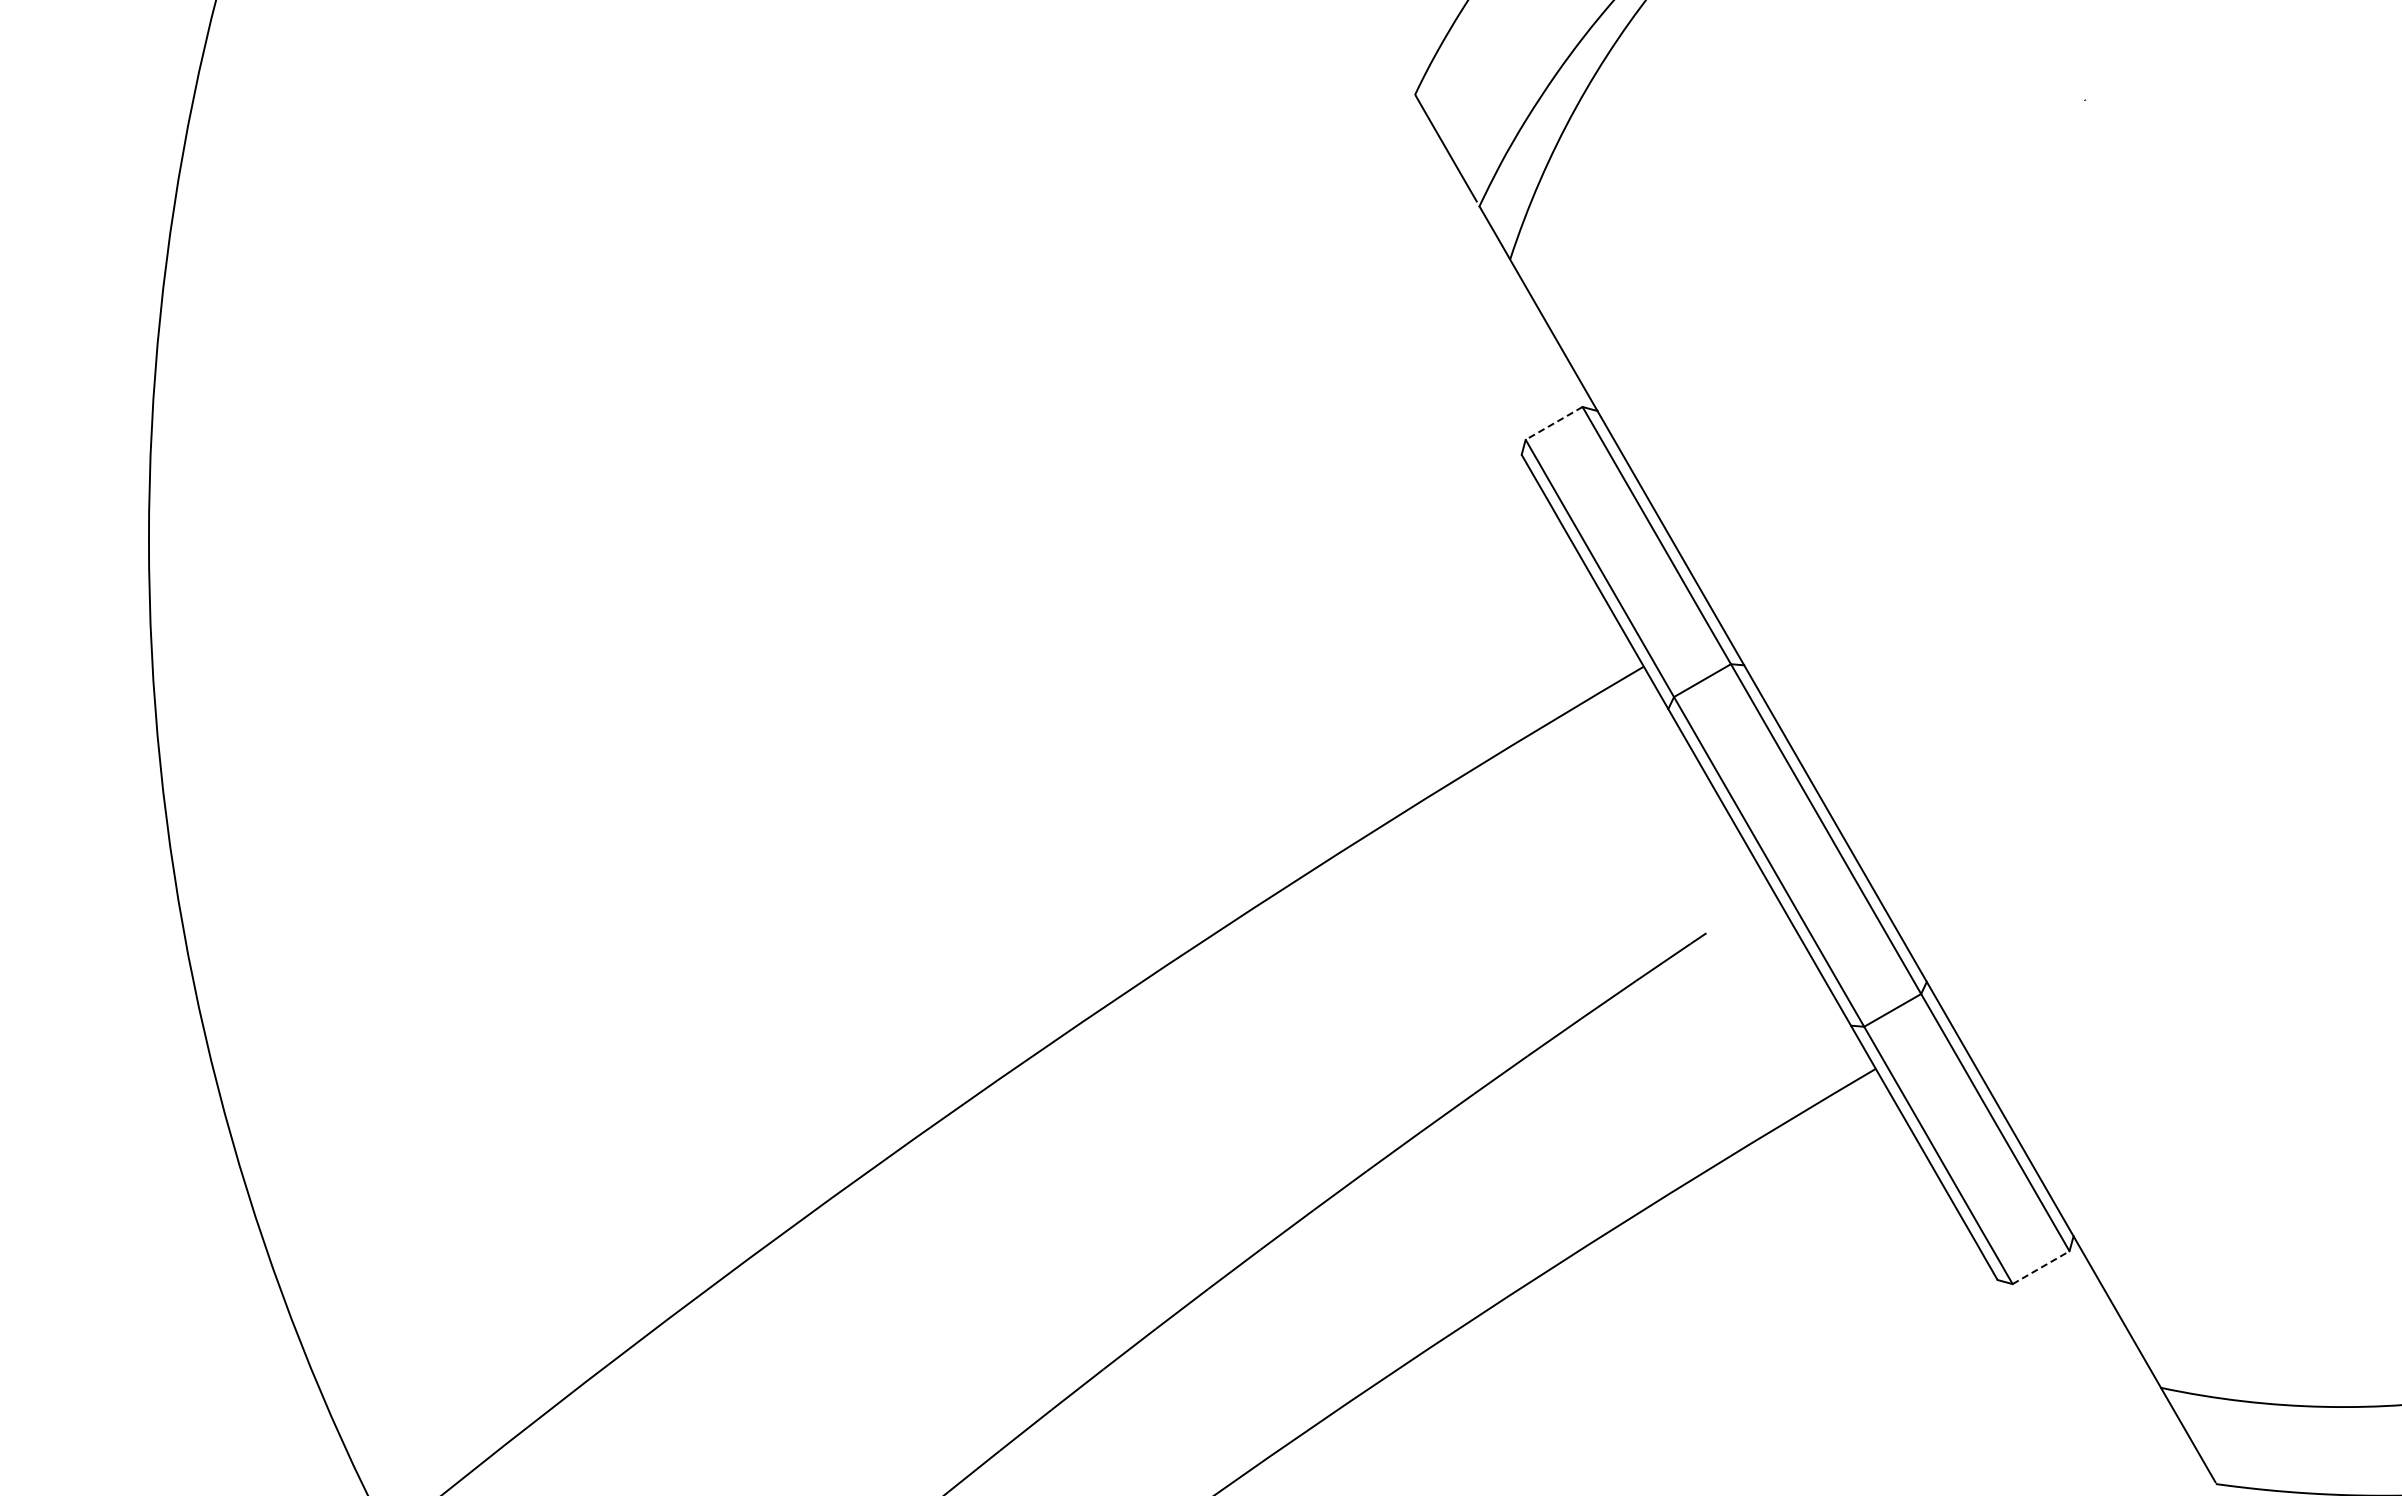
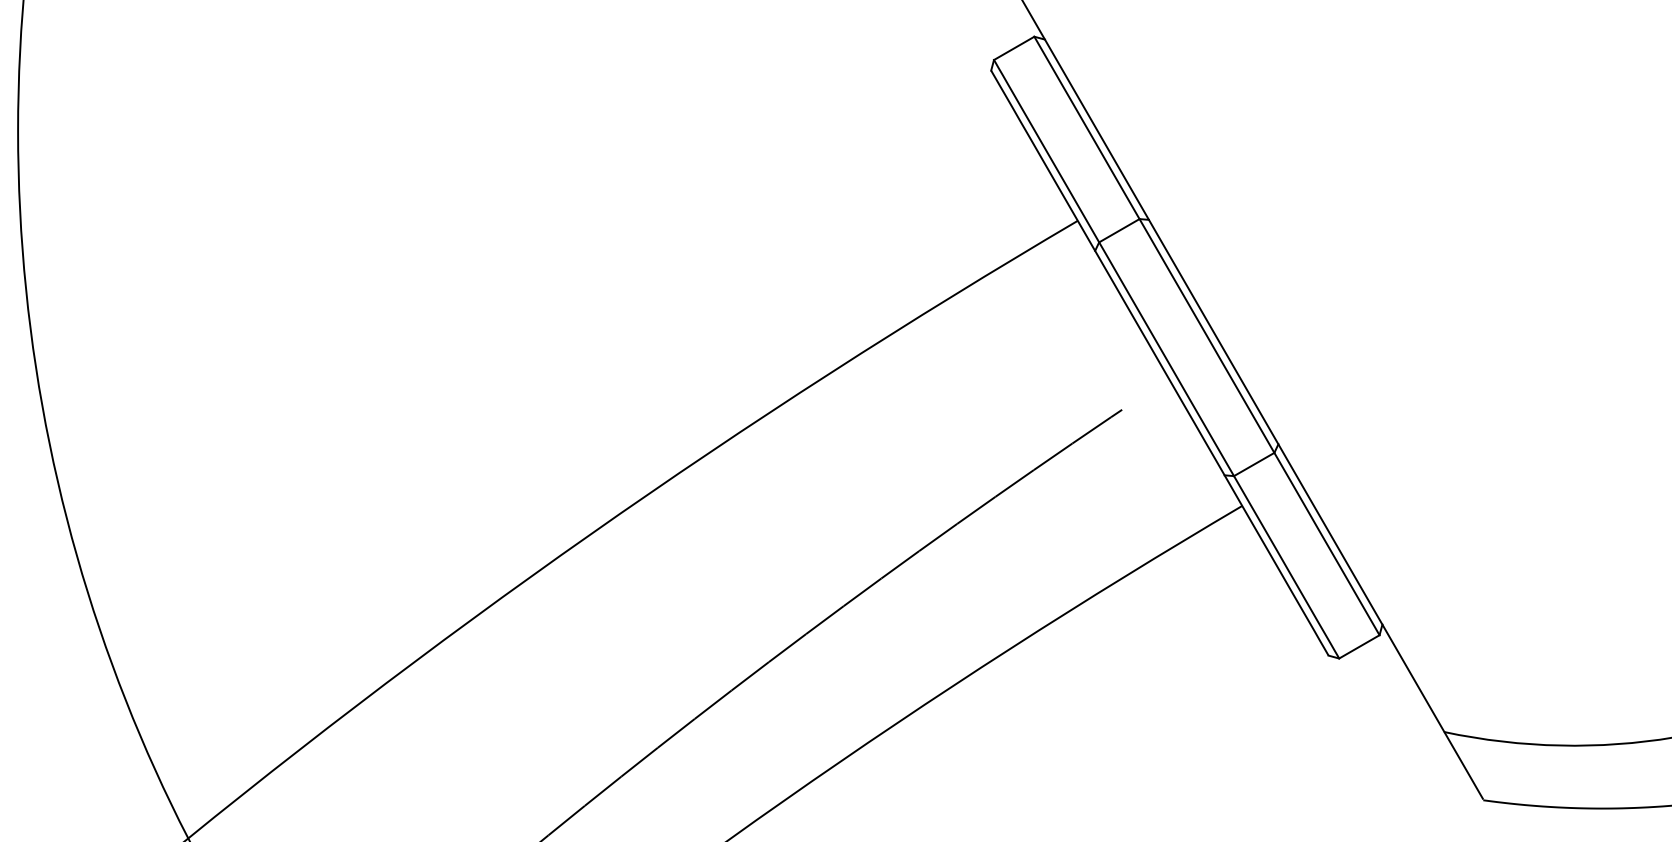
line: (1554, 423) -> (1014, 48), dashed -> solid
line: (2041, 1267) -> (1359, 646), dashed -> solid

